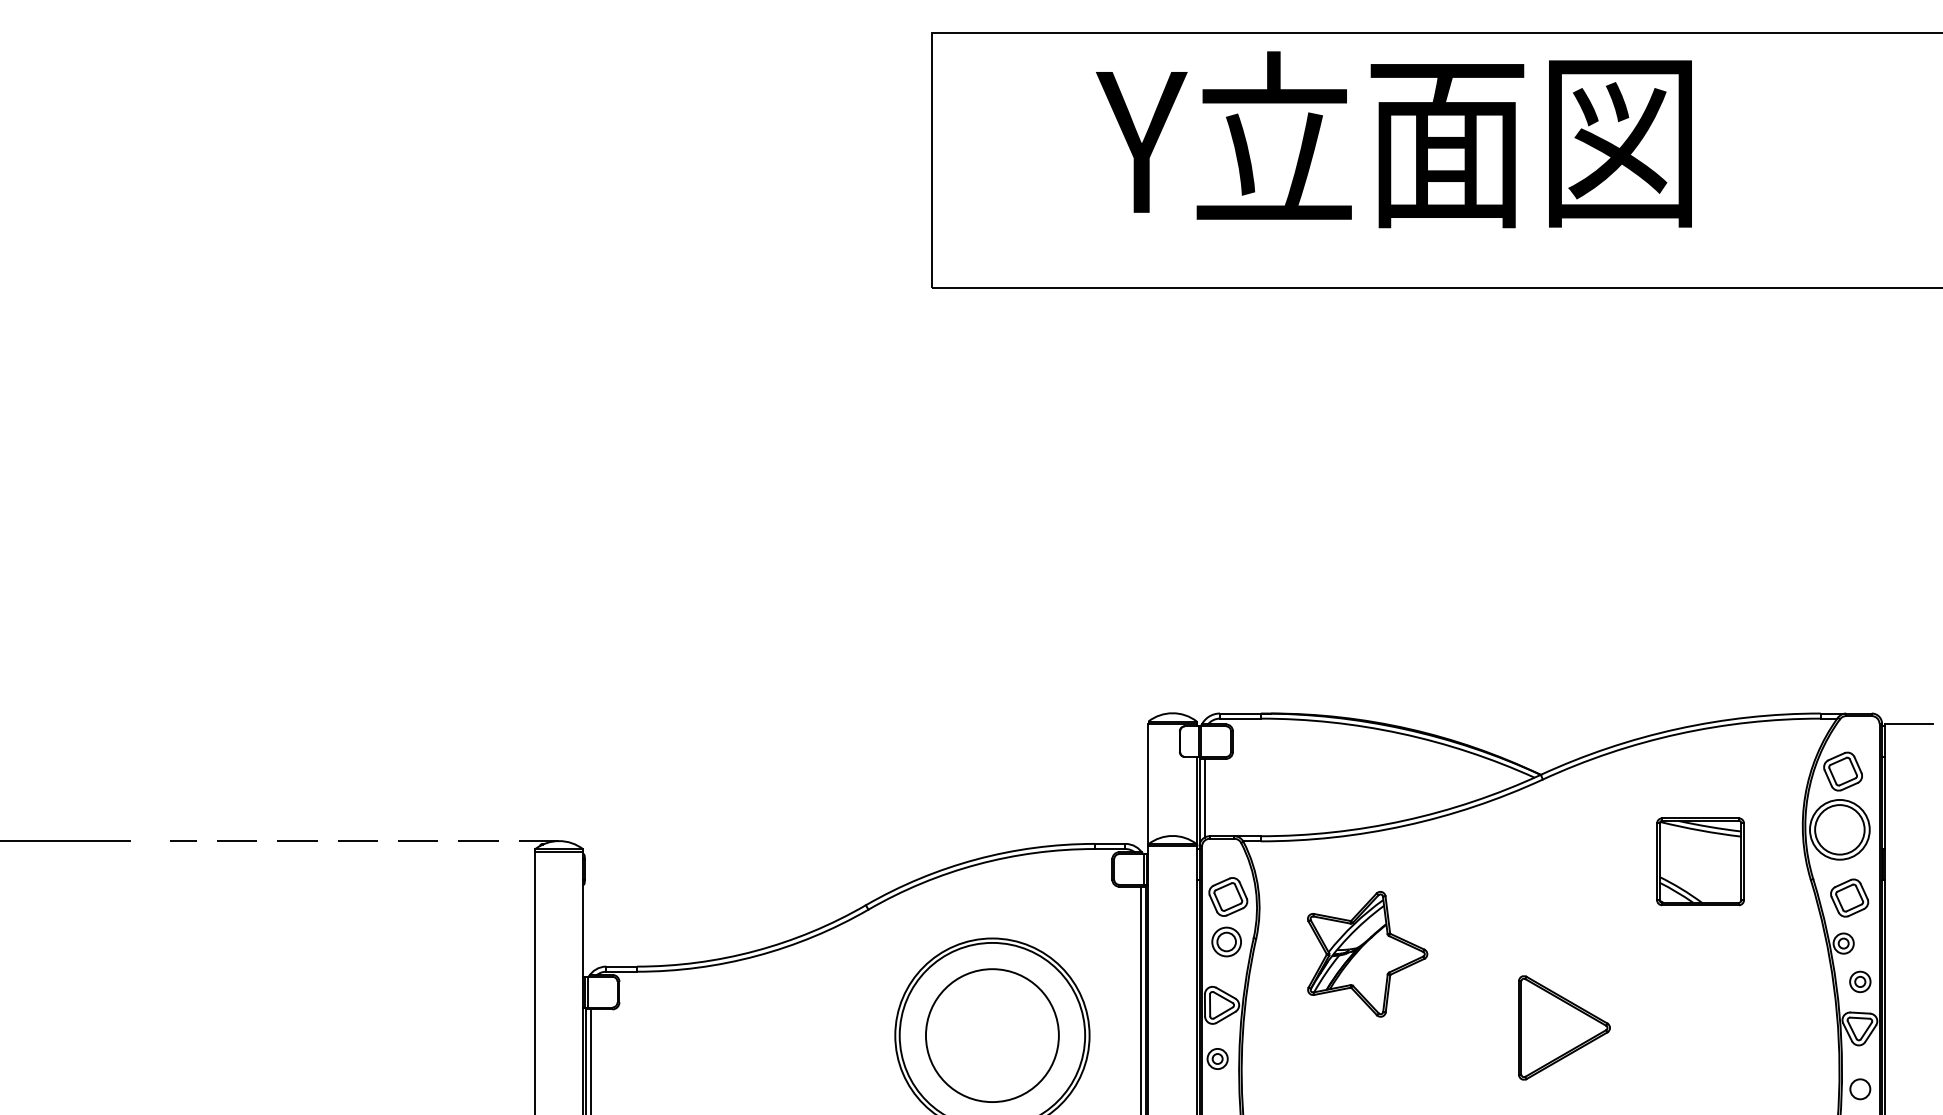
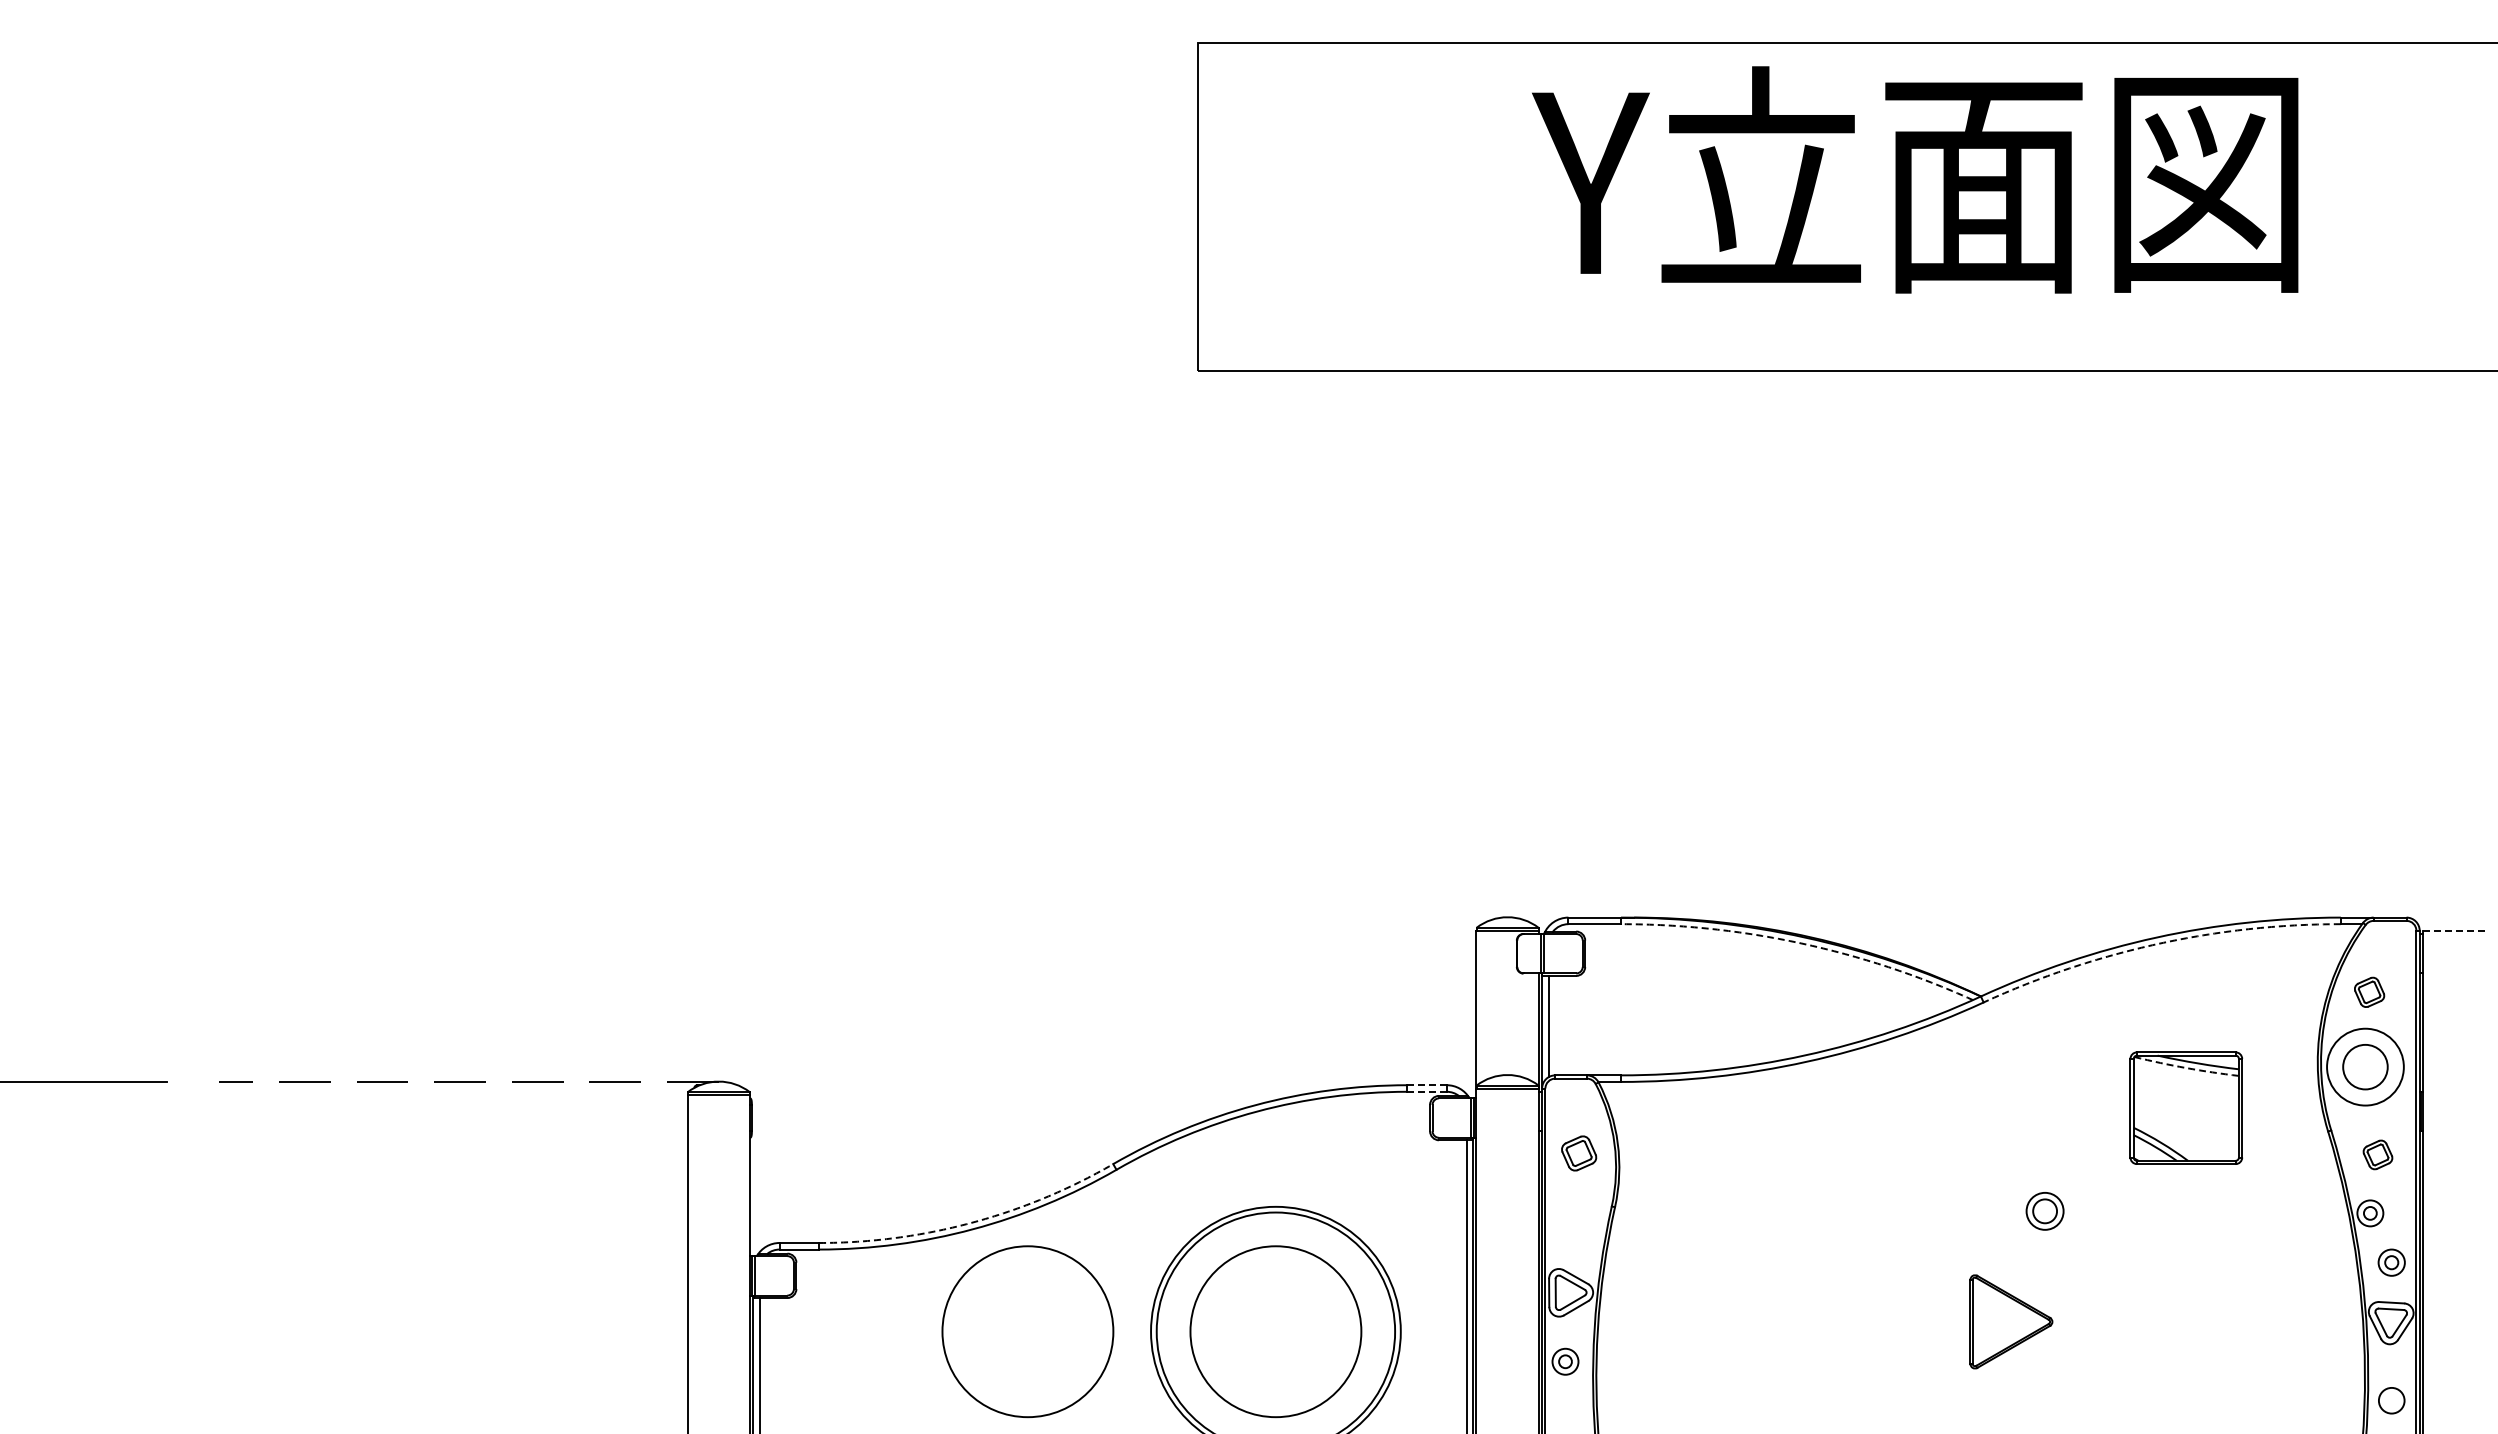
text: (1394, 139) -> (1915, 179), moved
line: (1909, 723) -> (2454, 930), solid -> dashed
arc: (1401, 733) -> (1801, 943), solid -> dashed
arc: (1678, 733) -> (2158, 943), solid -> dashed
part: (1843, 771) -> (2369, 992), size x0.6
circle: (1839, 829) -> (2365, 1066), size x0.7
arc: (1700, 830) -> (2186, 1068), solid -> dashed
line: (1110, 844) -> (1427, 1085), solid -> dashed
line: (1110, 848) -> (1427, 1091), solid -> dashed
part: (1227, 897) -> (1578, 1153), size x0.7
part: (1849, 897) -> (2377, 1154), size x0.6
part: (1226, 942) -> (2044, 1211), moved
arc: (755, 950) -> (971, 1222), solid -> dashed
part: (1367, 954) -> (1757, 1227), removed
part: (1564, 1027) -> (2011, 1321), size x0.7
circle: (799, 1035) -> (1027, 1331), added

